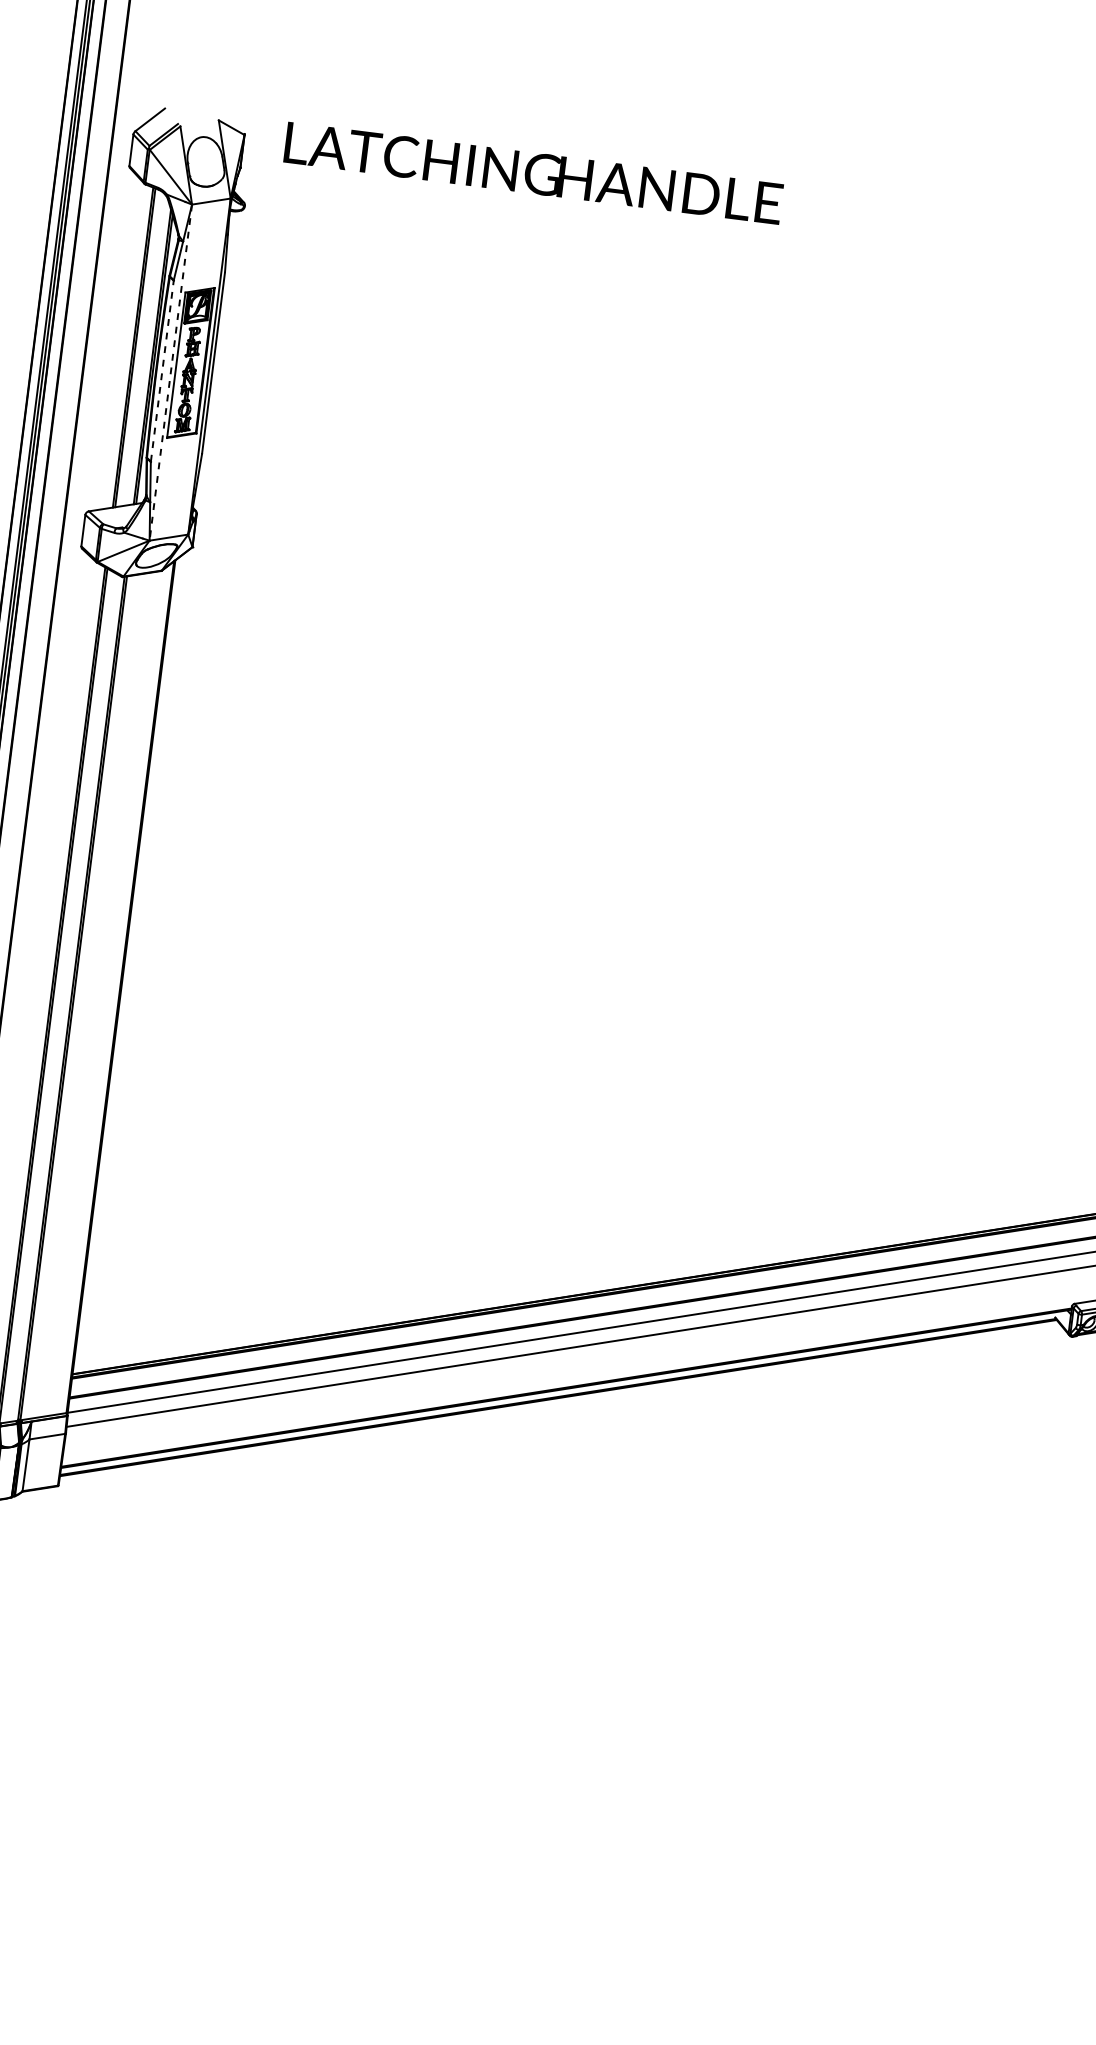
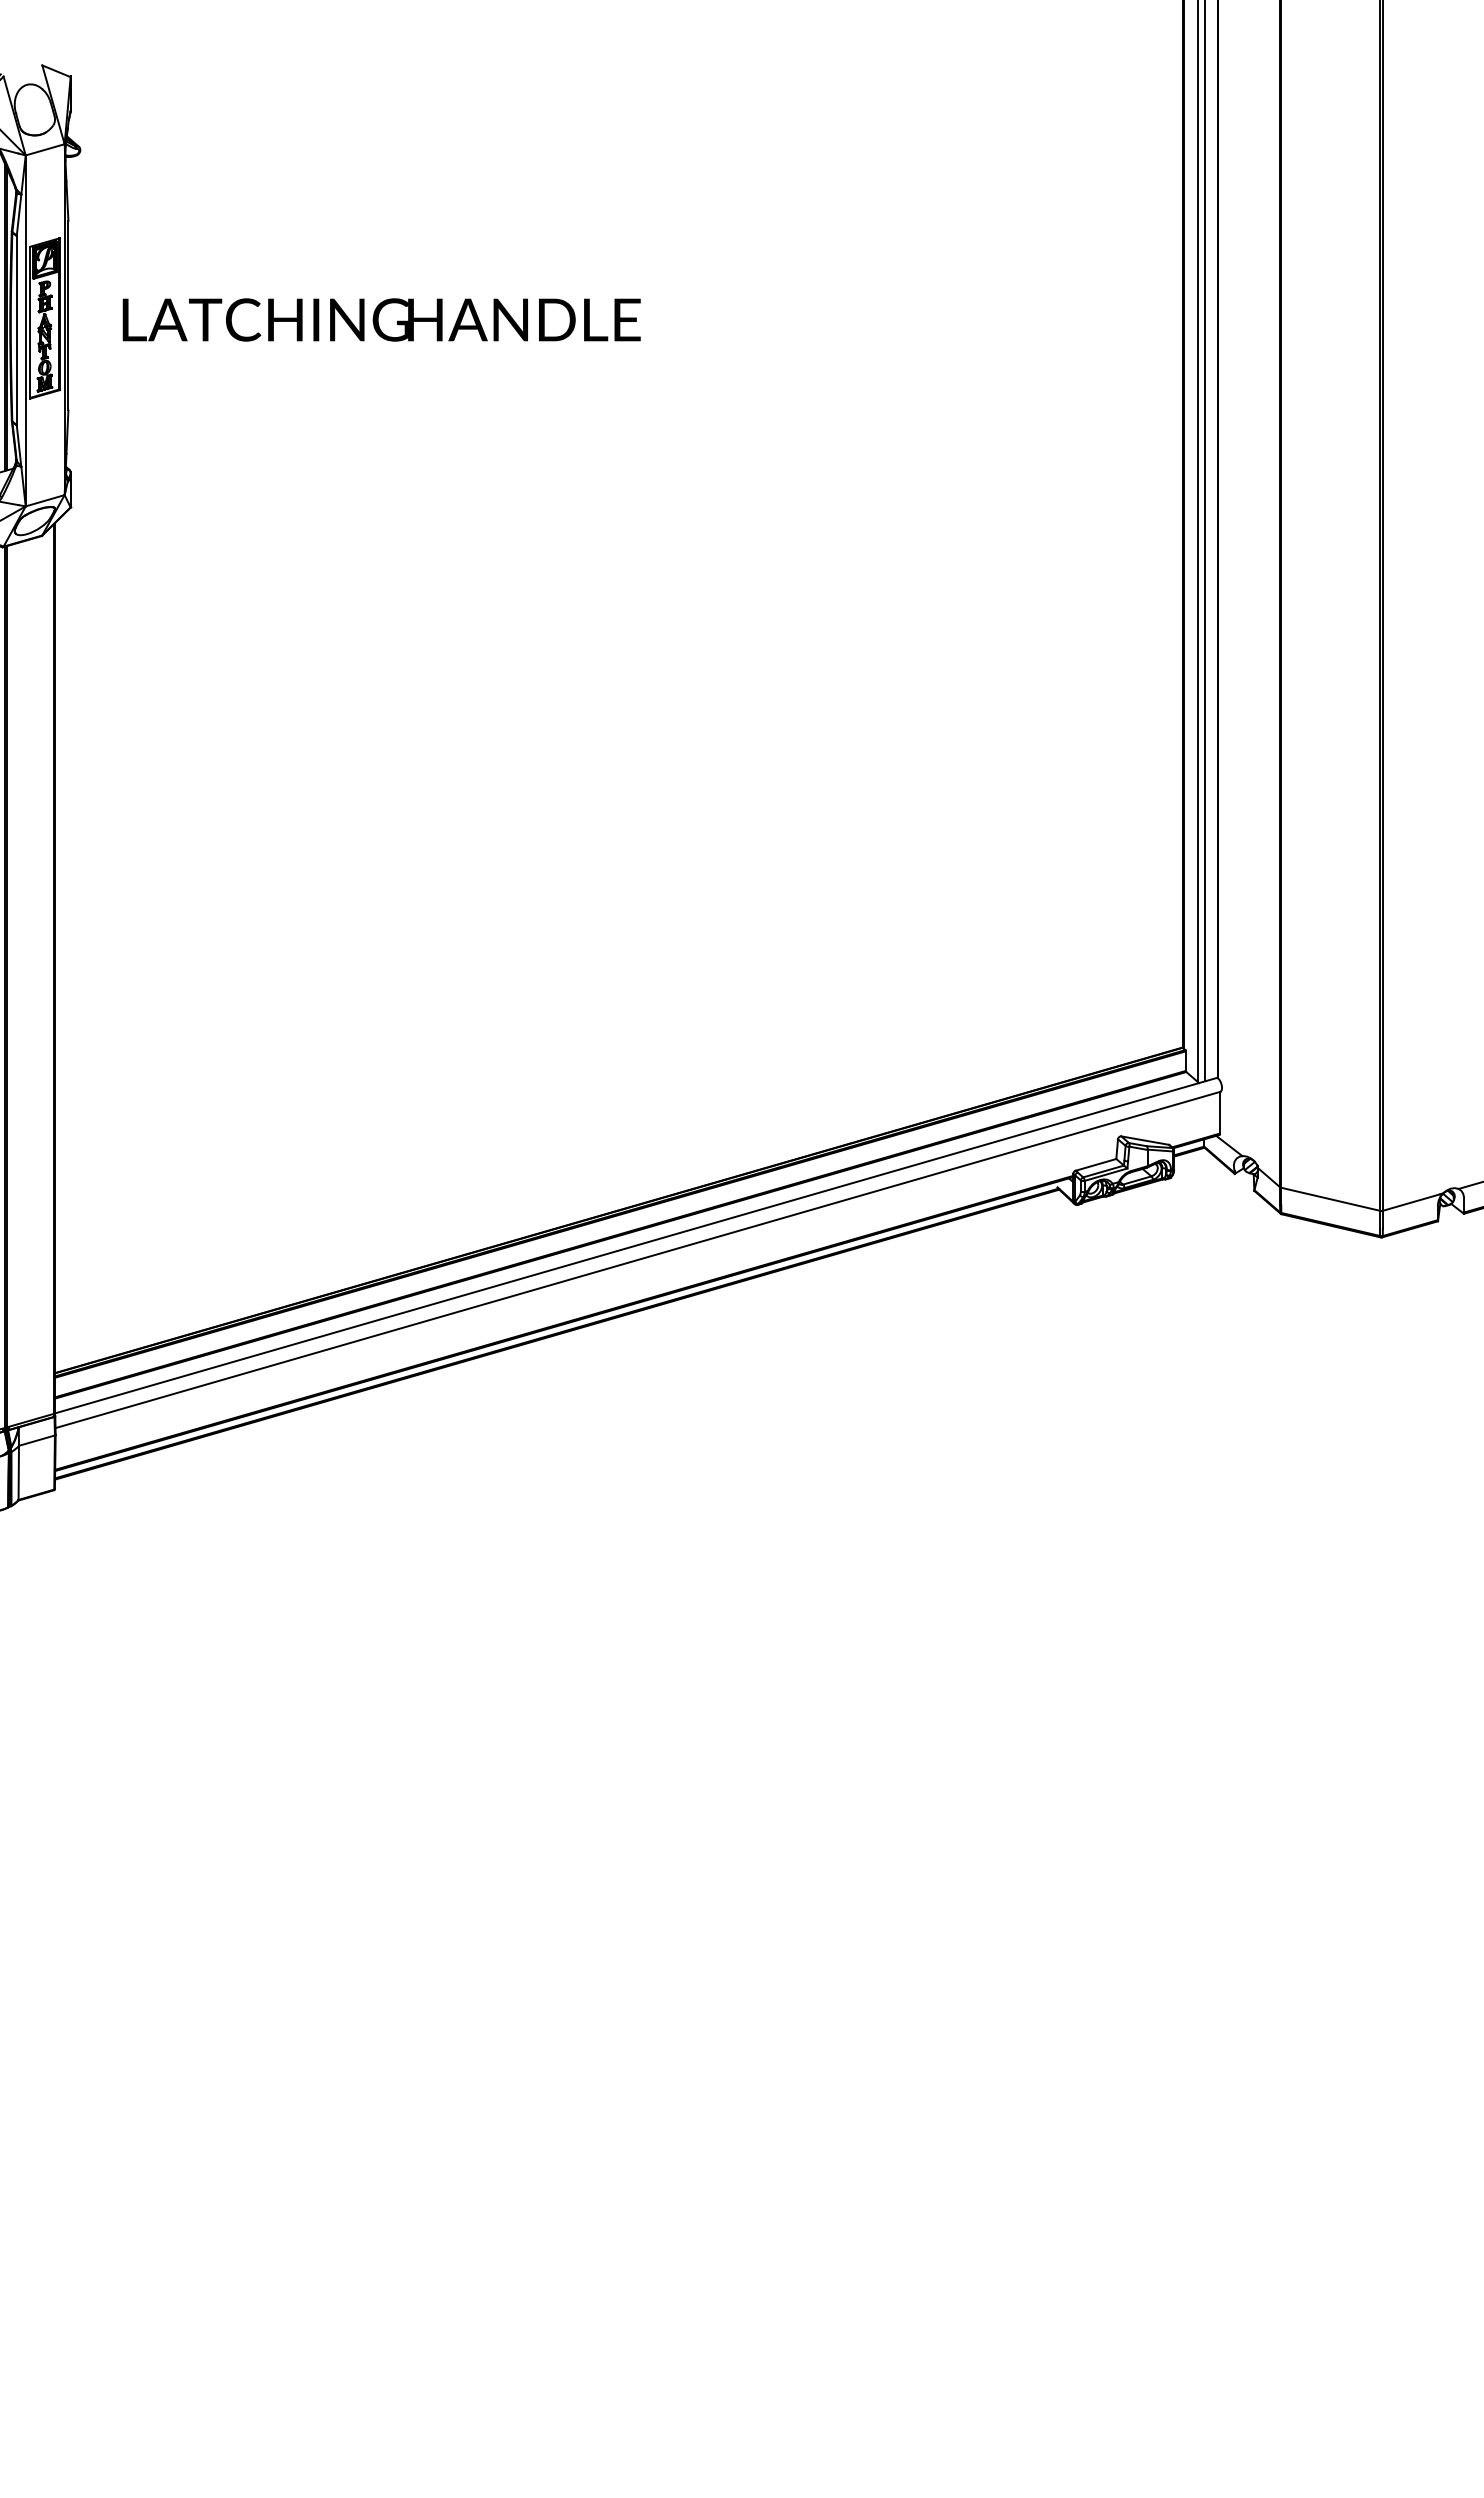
text: (533, 172) -> (381, 319), moved
line: (162, 371) -> (16, 330), dashed -> solid
line: (170, 373) -> (25, 331), dashed -> solid

